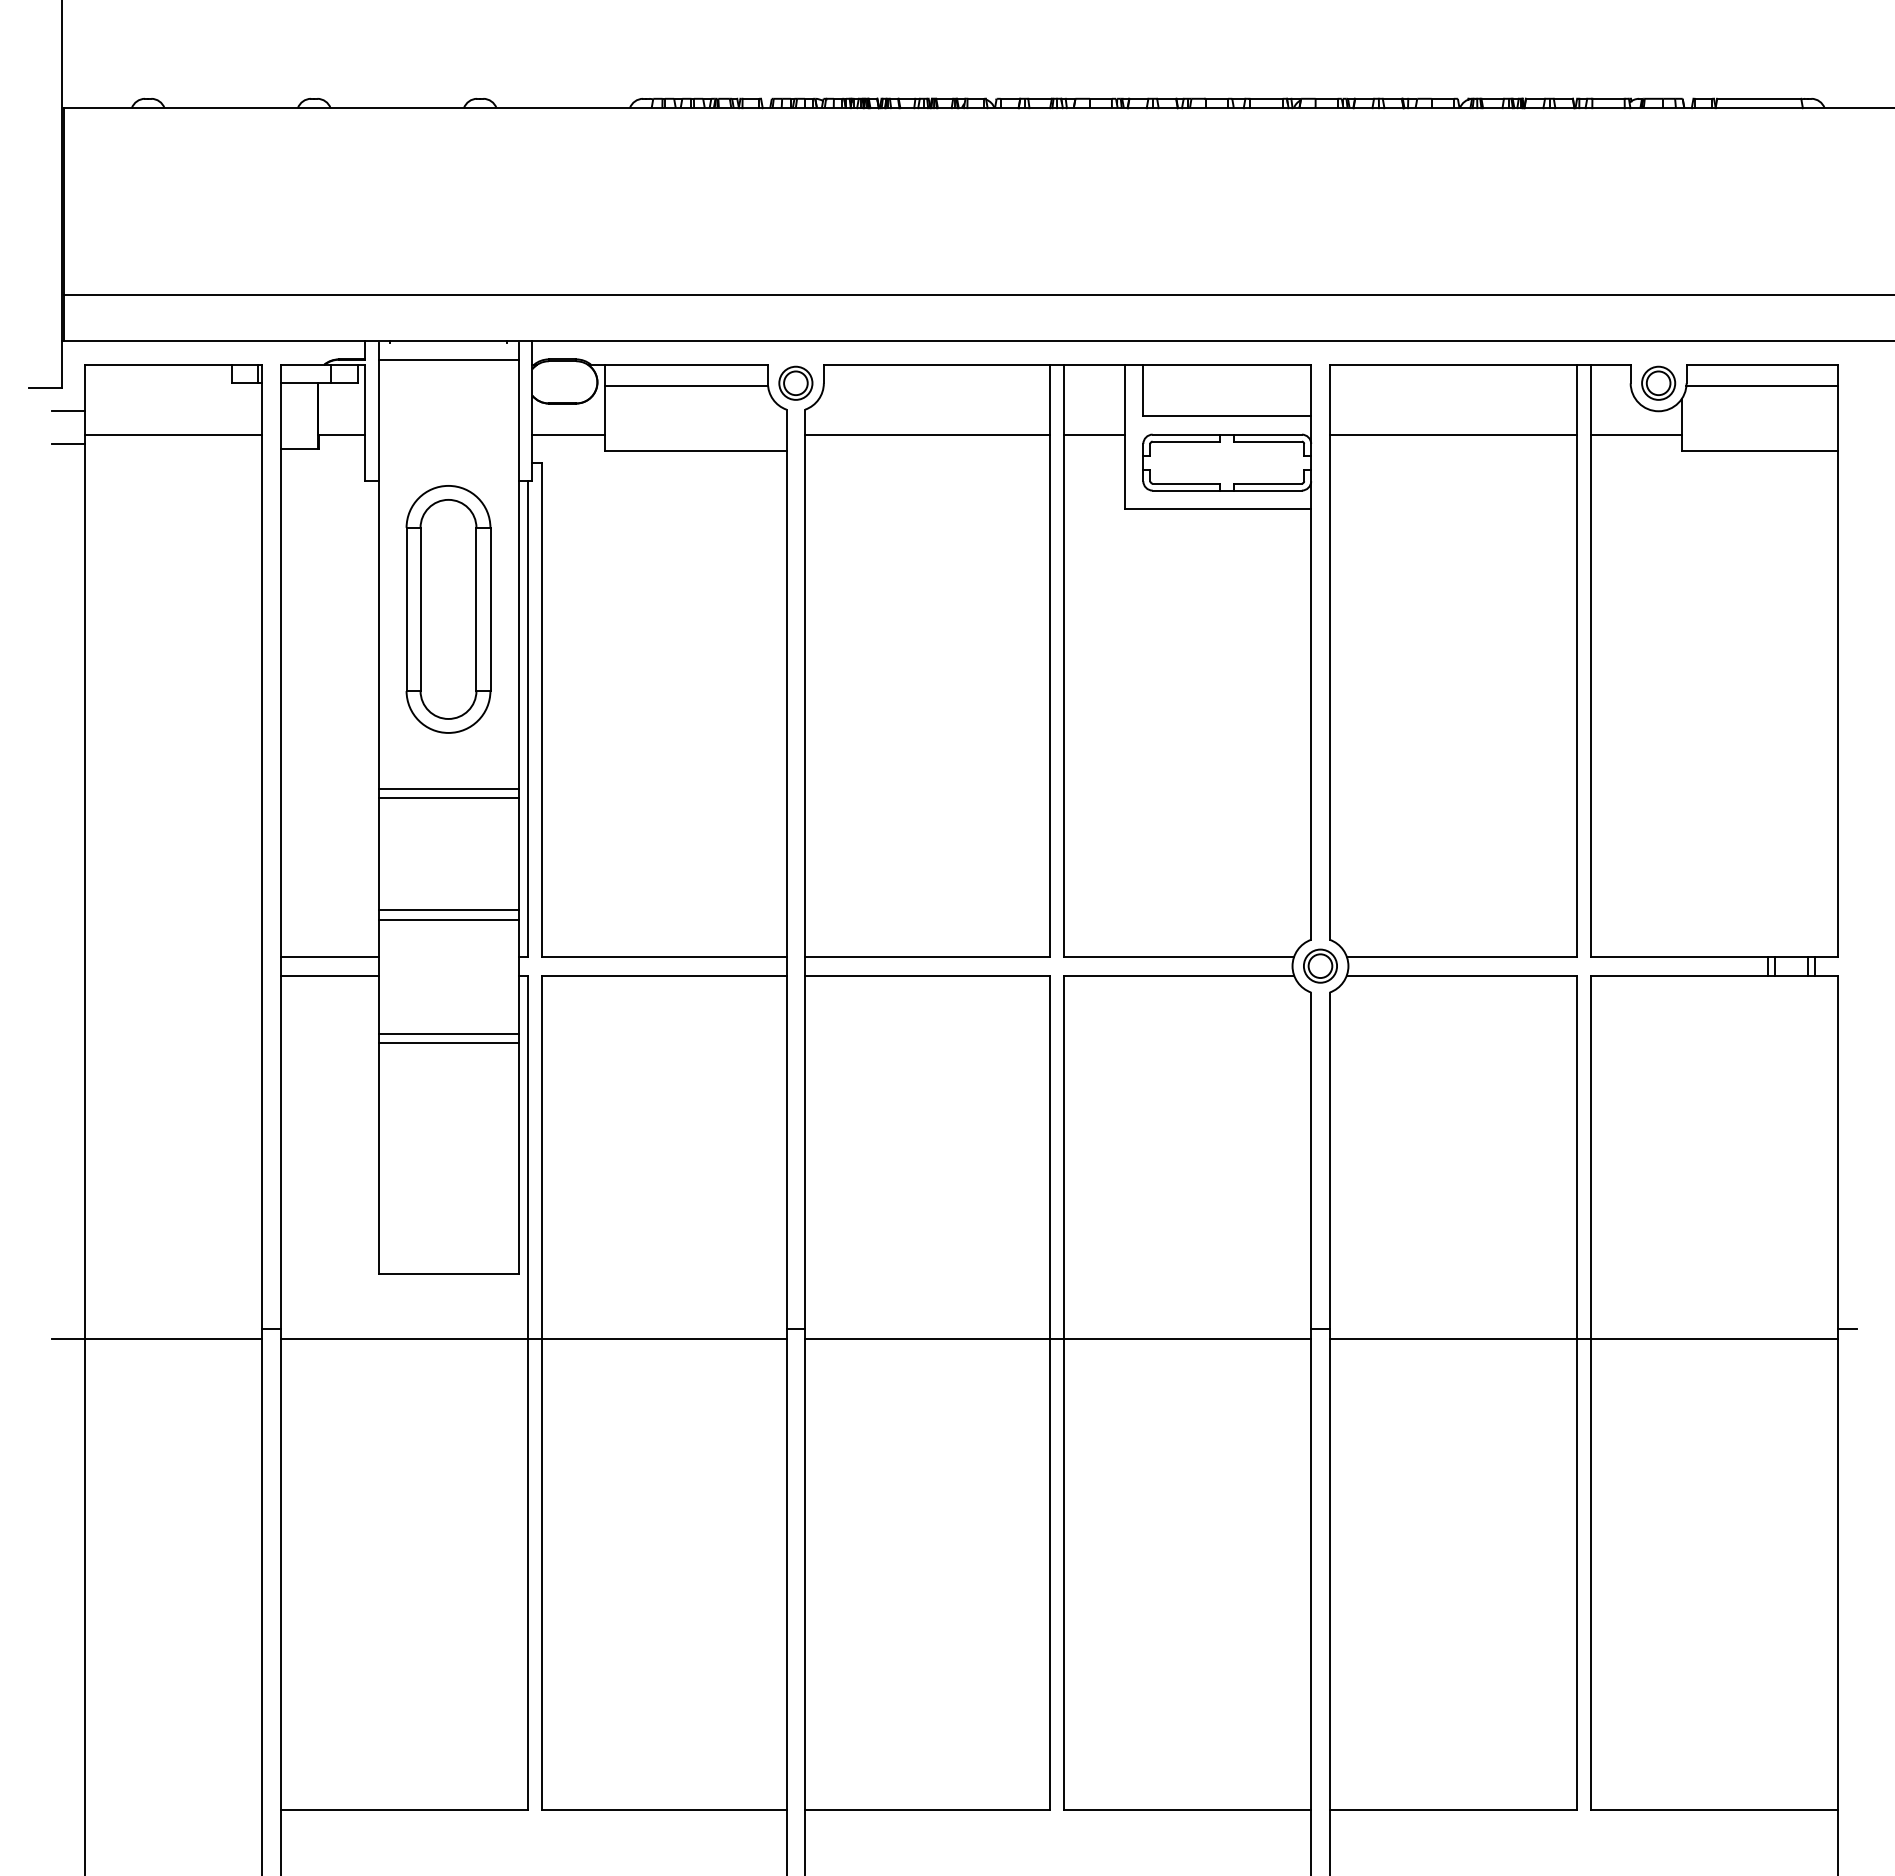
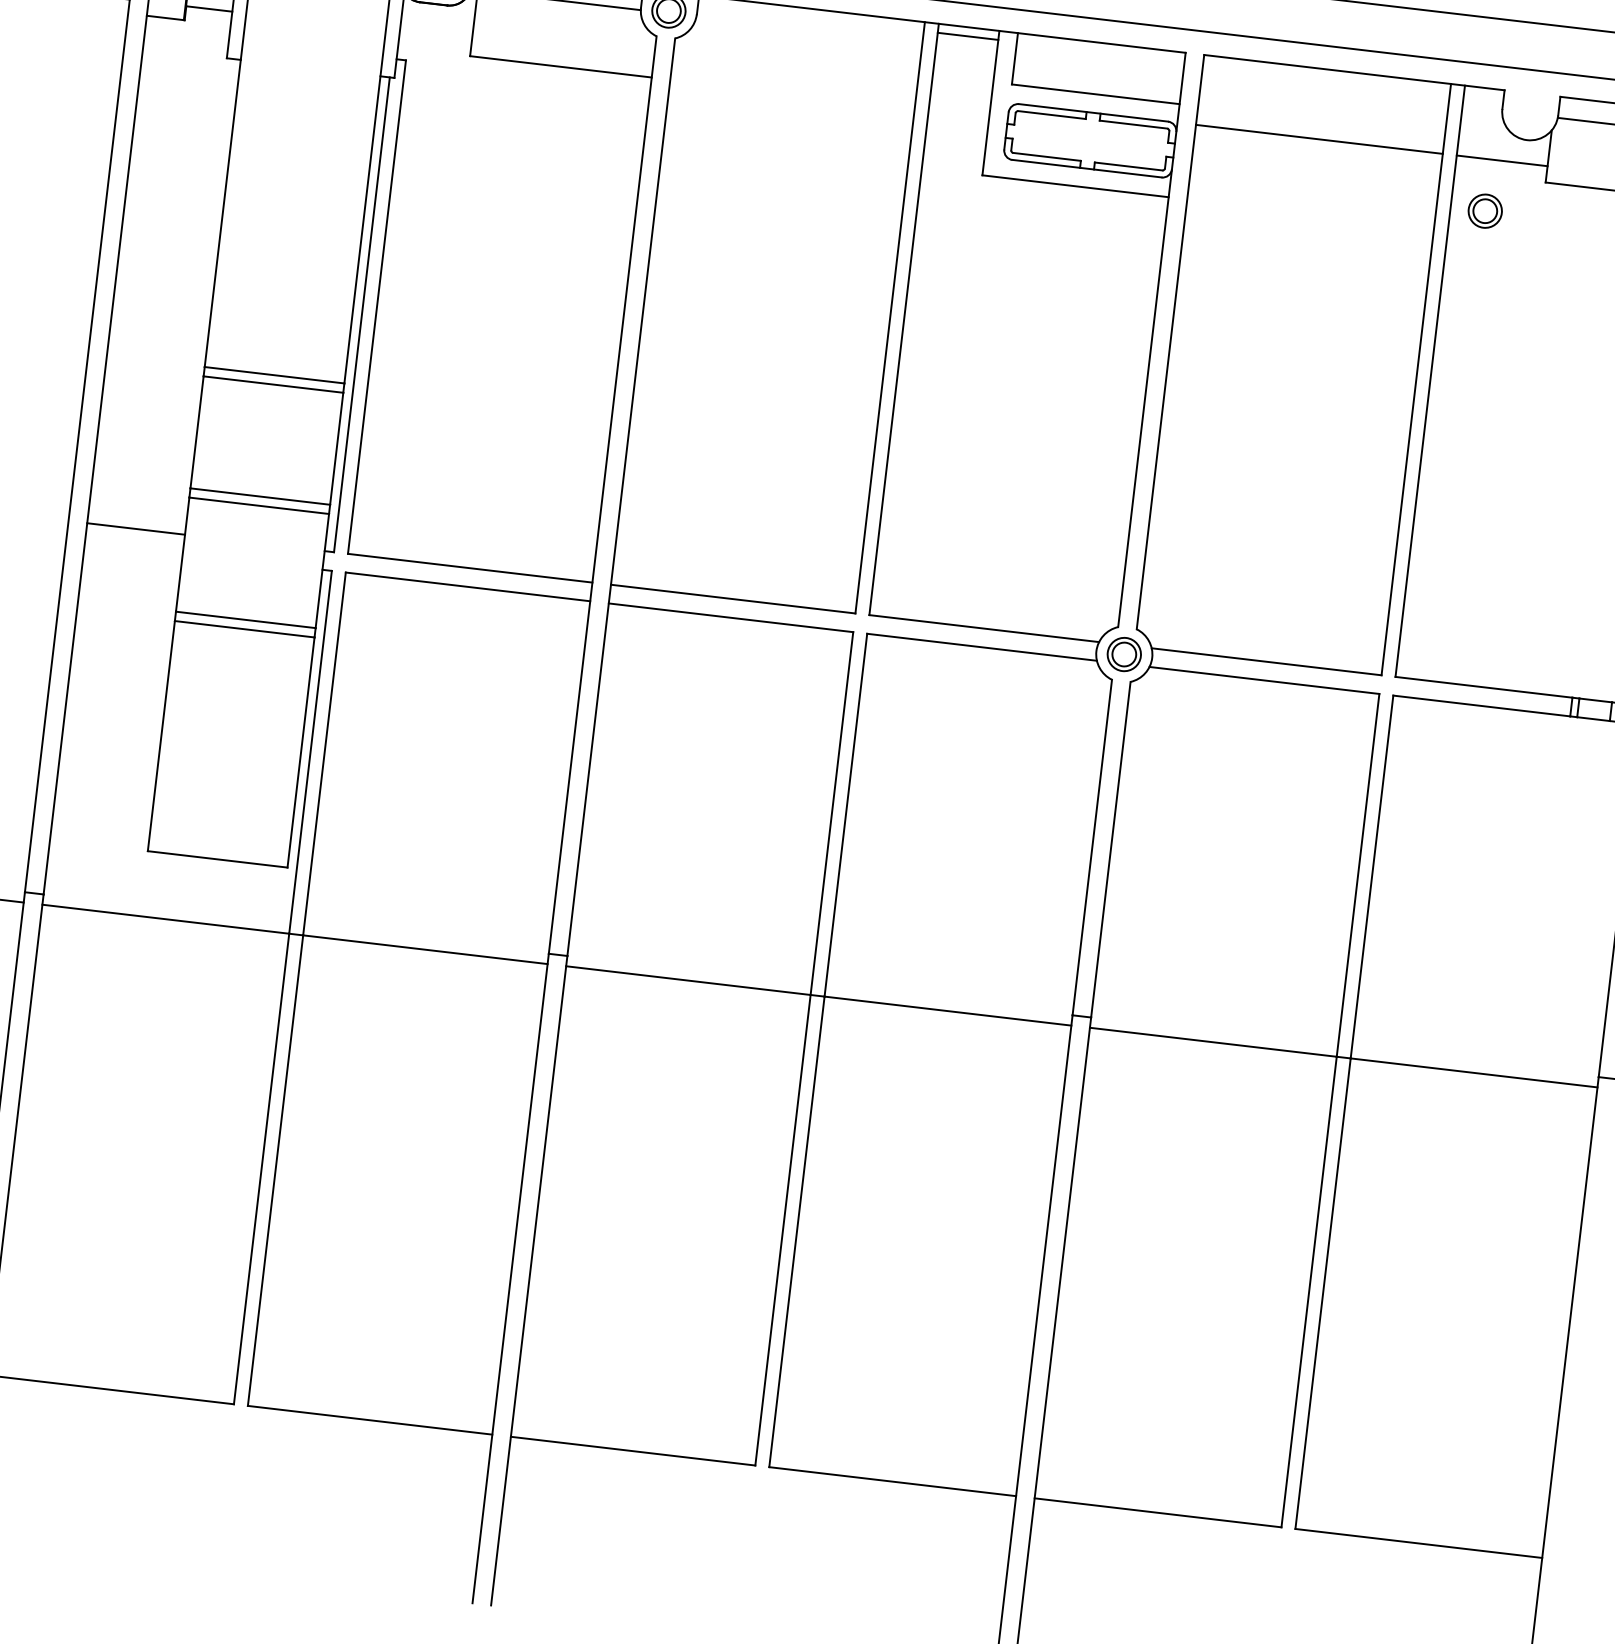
part: (1658, 382) -> (1485, 210), moved
line: (568, 434) -> (435, 35), removed
line: (927, 434) -> (794, 77), removed
line: (1094, 434) -> (968, 36), moved
part: (448, 609) -> (295, 196), removed
line: (329, 975) -> (133, 547), removed

